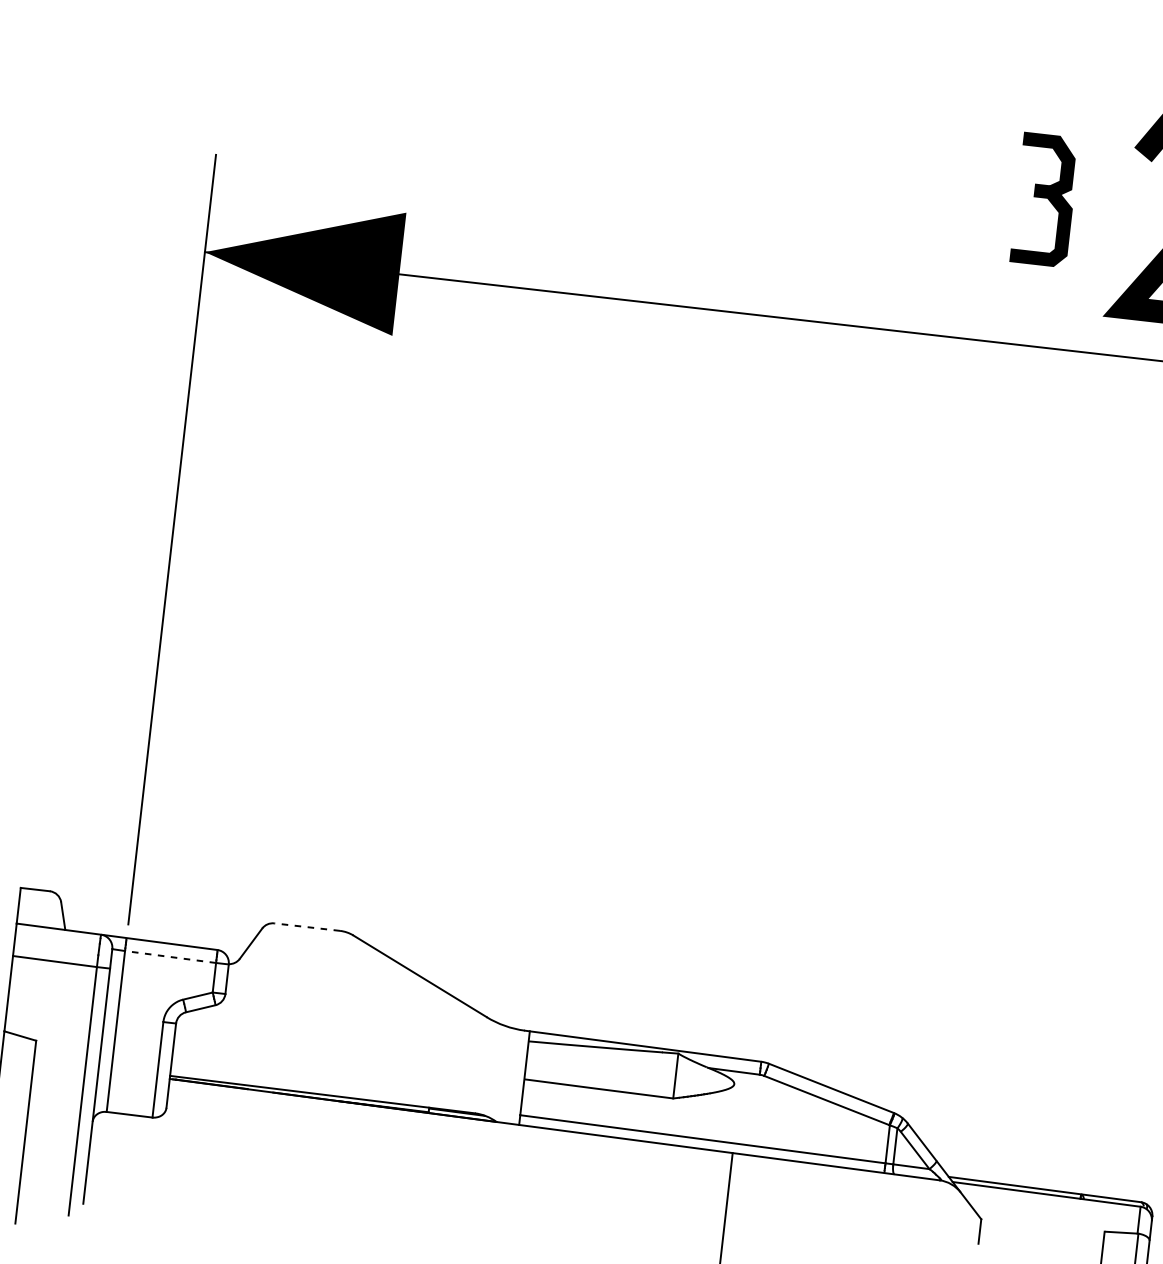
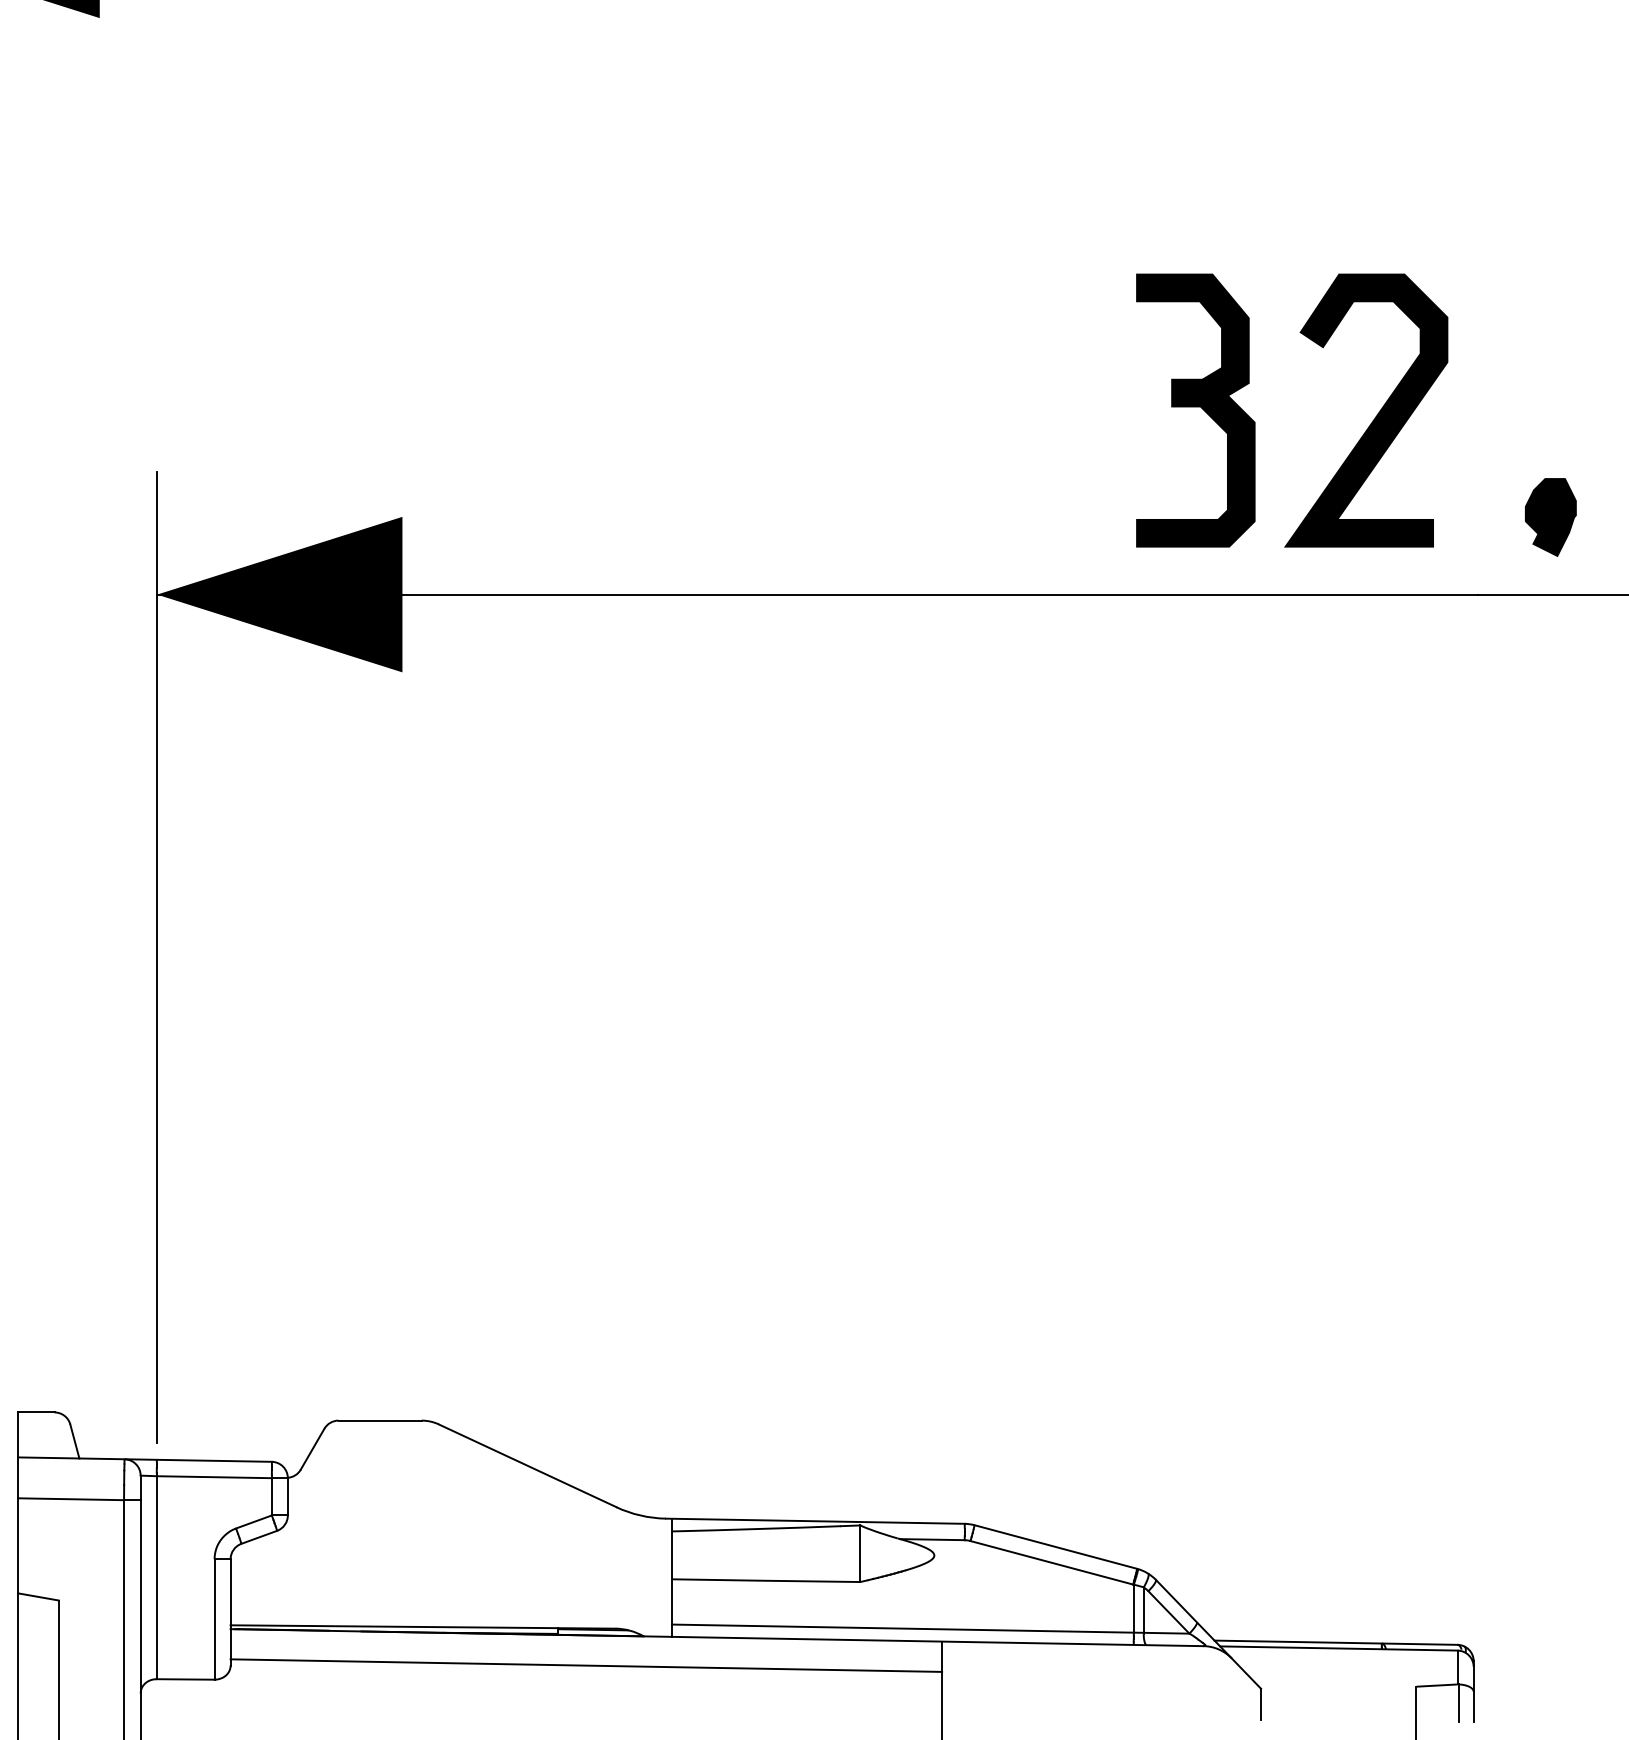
part: (1044, 199) -> (1195, 410), size x1.67
line: (307, 927) -> (380, 1420), dashed -> solid
line: (170, 957) -> (214, 1477), dashed -> solid
line: (448, 1139) -> (586, 1665), added

